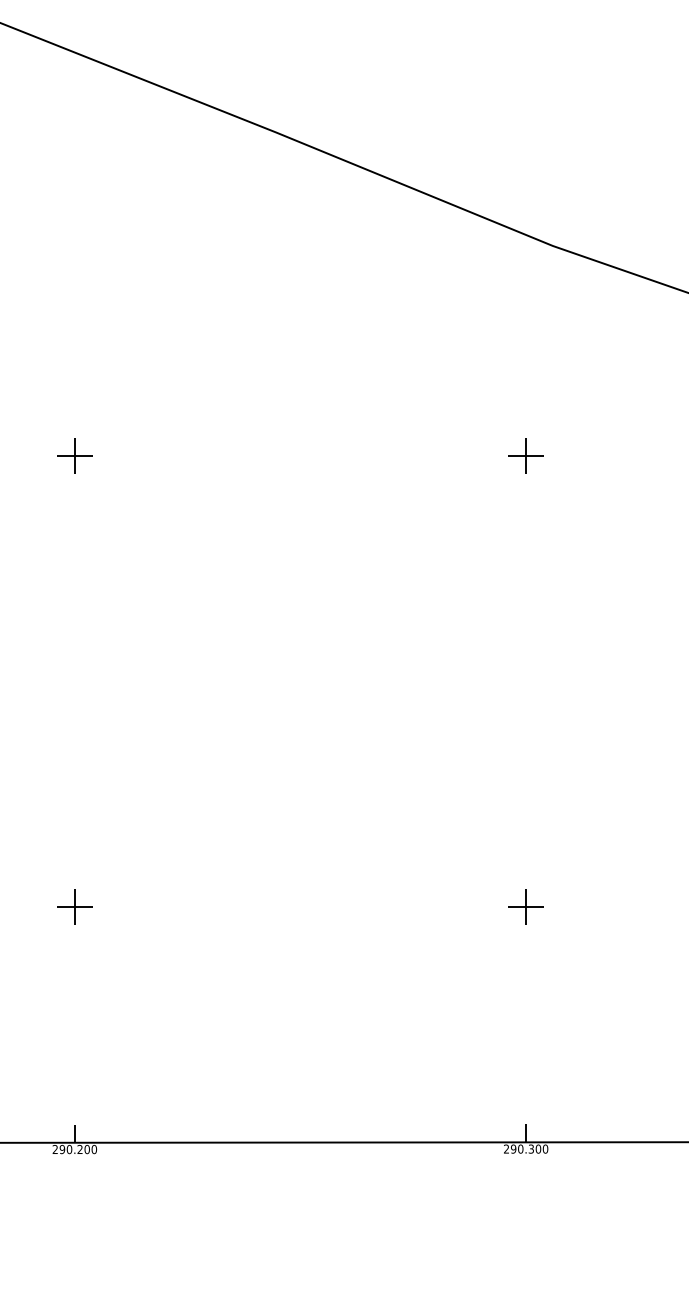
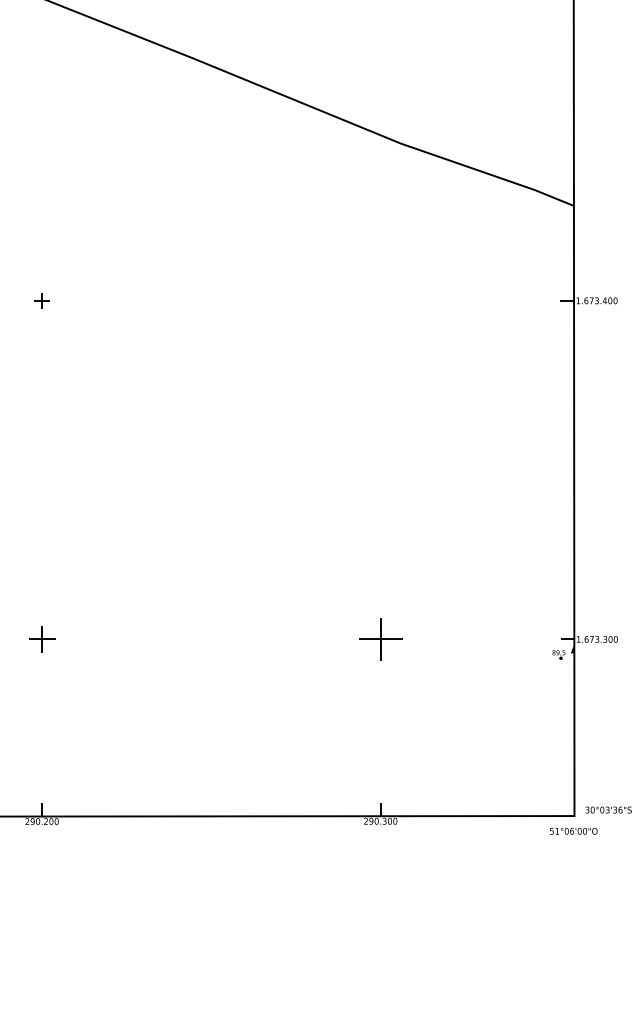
part: (75, 455) -> (42, 300), size x0.6
part: (525, 455) -> (380, 300), removed
part: (525, 906) -> (380, 639), size x1.6

